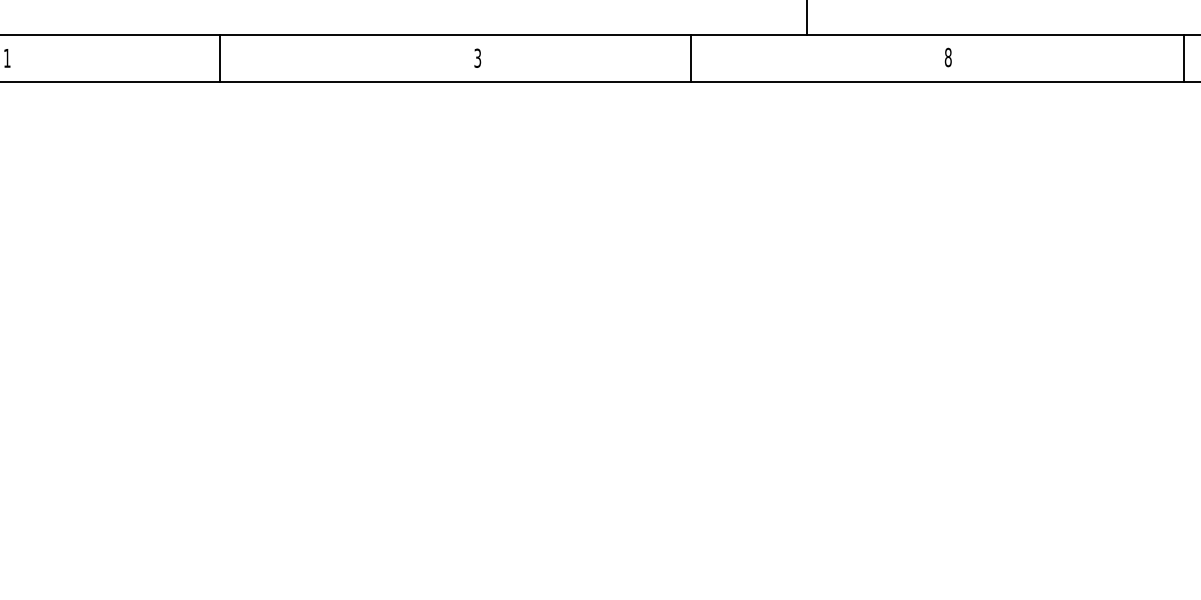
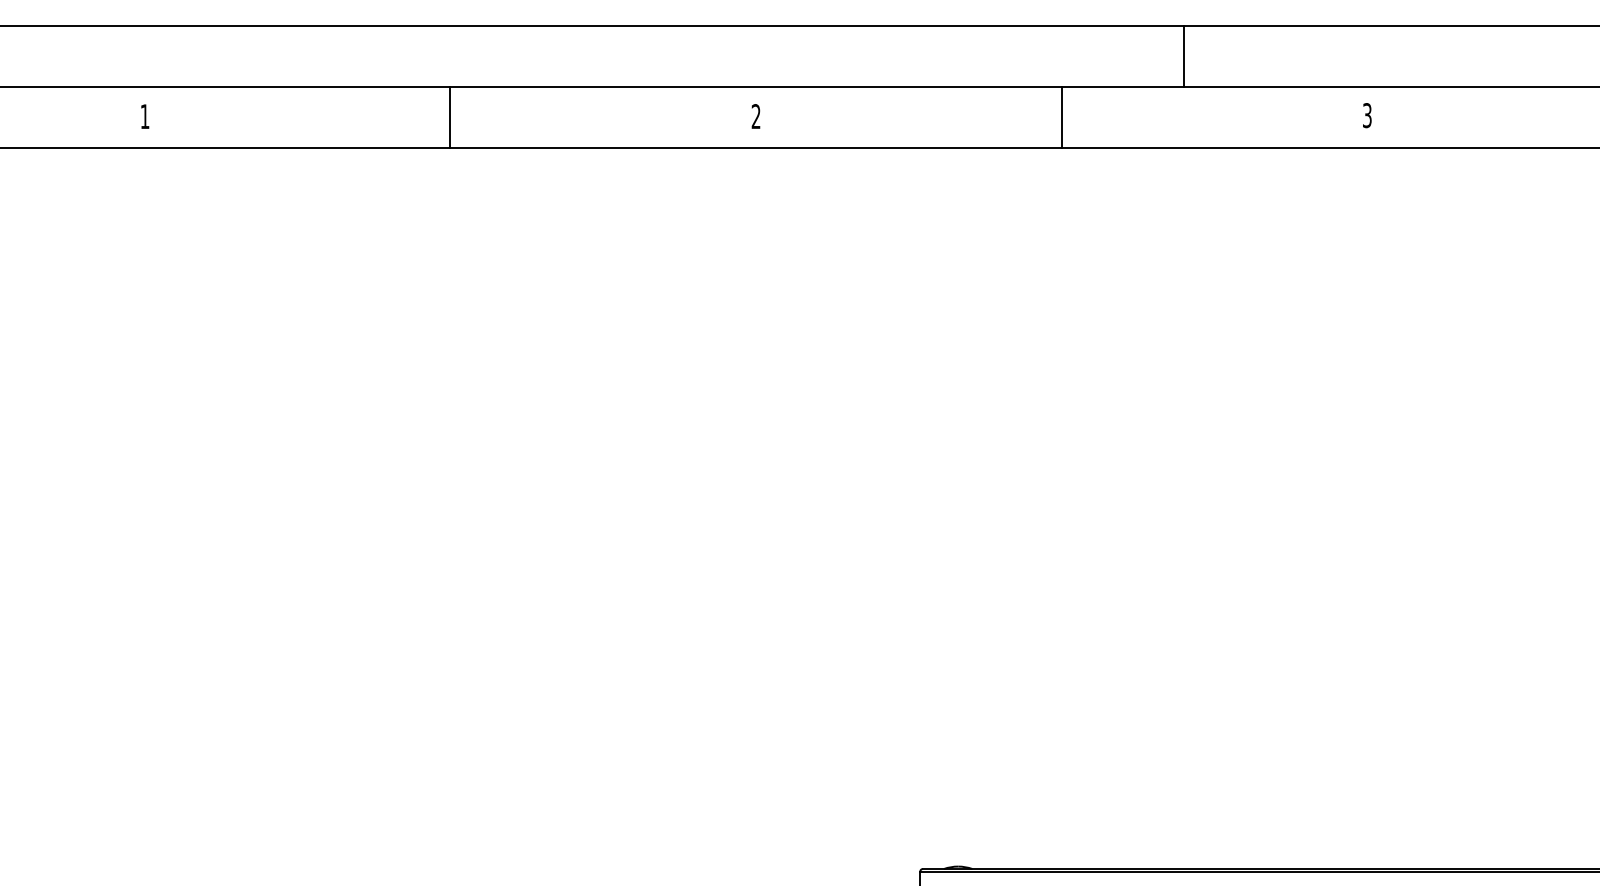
text: (947, 57) -> (1366, 115), 8 -> 3
line: (220, 58) -> (450, 116), moved
text: (477, 58) -> (755, 116), 3 -> 2
line: (690, 58) -> (1061, 116), moved

